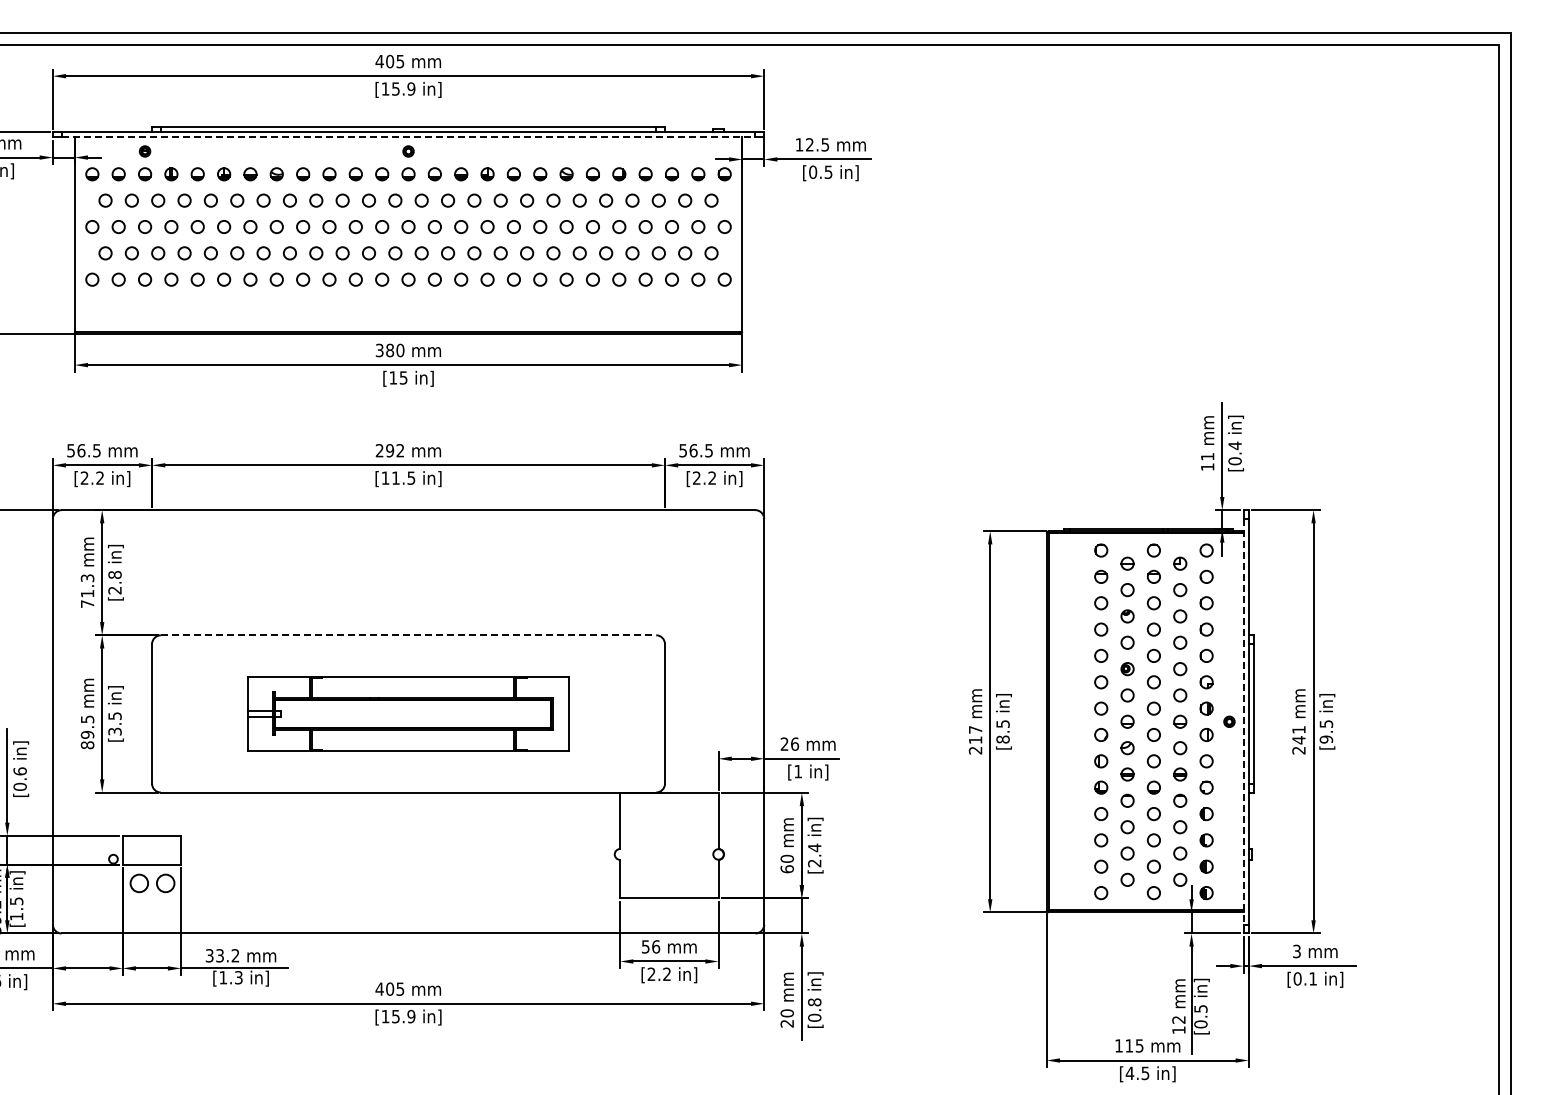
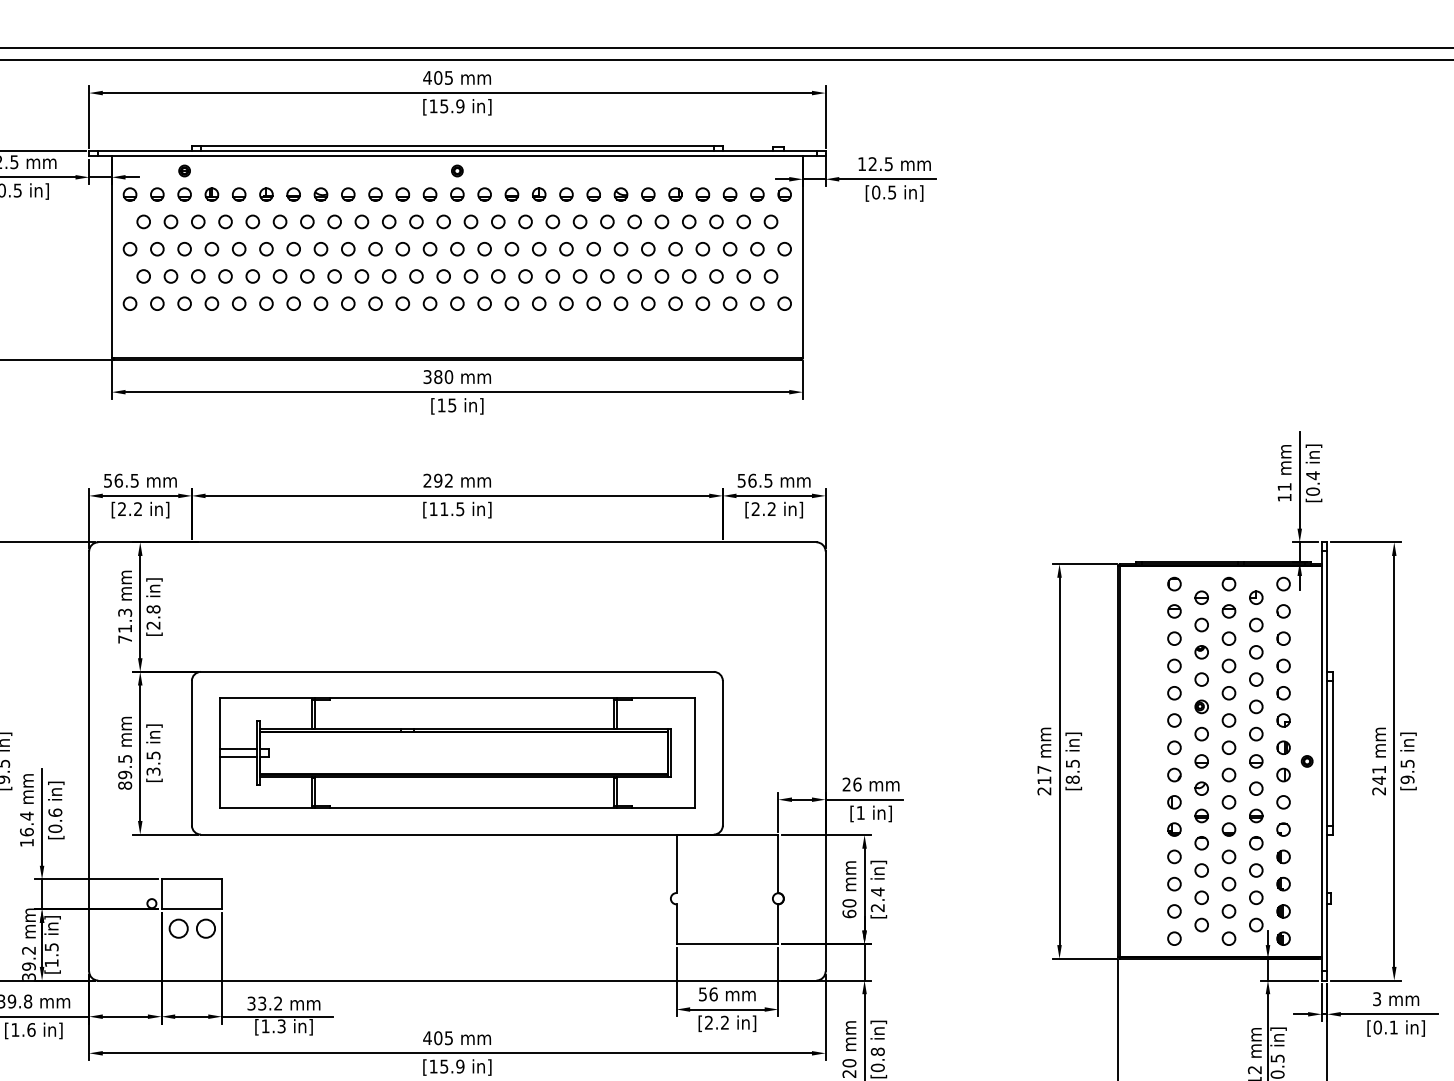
line: (408, 137) -> (457, 156), dashed -> solid
line: (408, 635) -> (457, 672), dashed -> solid
part: (408, 713) -> (457, 752), size x1.43
line: (1243, 721) -> (1321, 761), dashed -> solid

